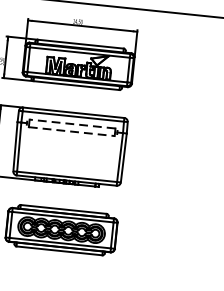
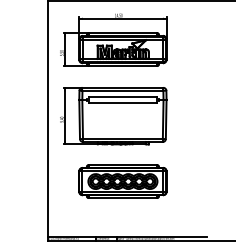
line: (72, 123) -> (122, 96), dashed -> solid
line: (72, 131) -> (123, 102), dashed -> solid

